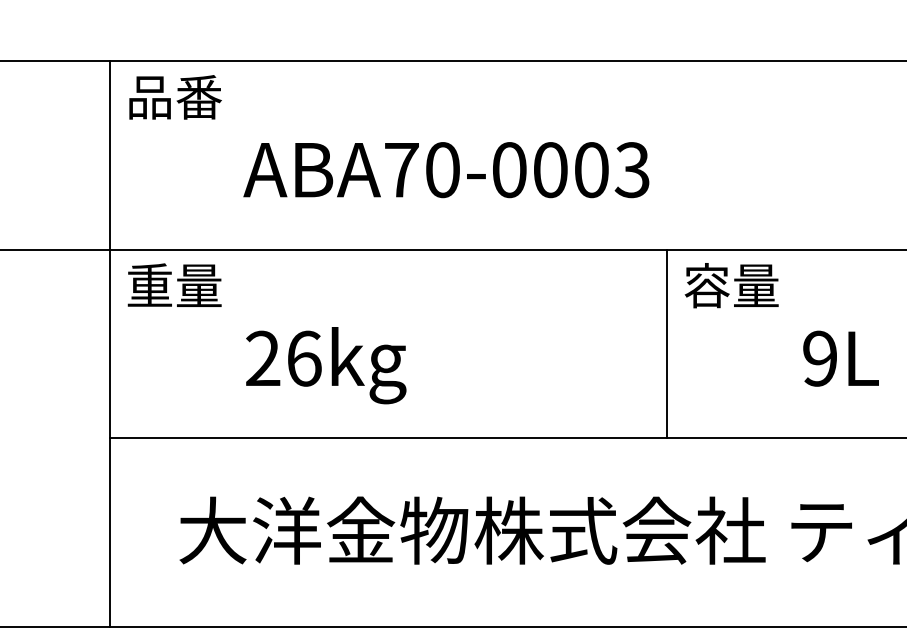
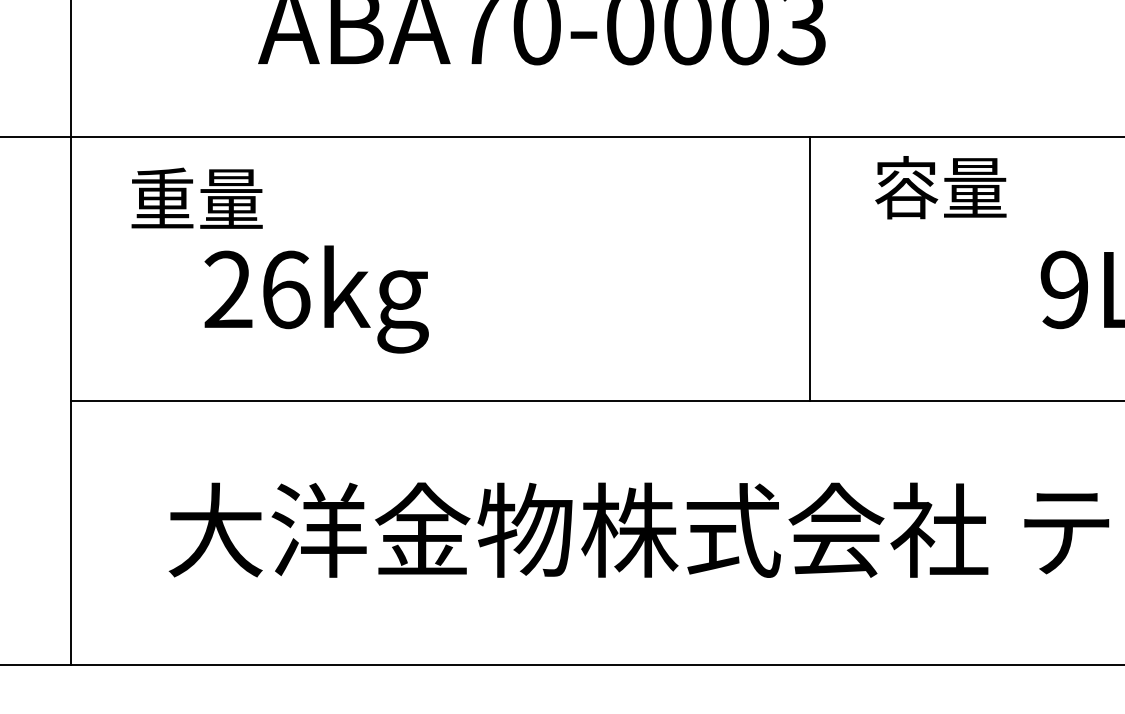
text: (174, 284) -> (196, 197), moved
line: (666, 343) -> (809, 268), moved
text: (326, 365) -> (317, 299), moved

